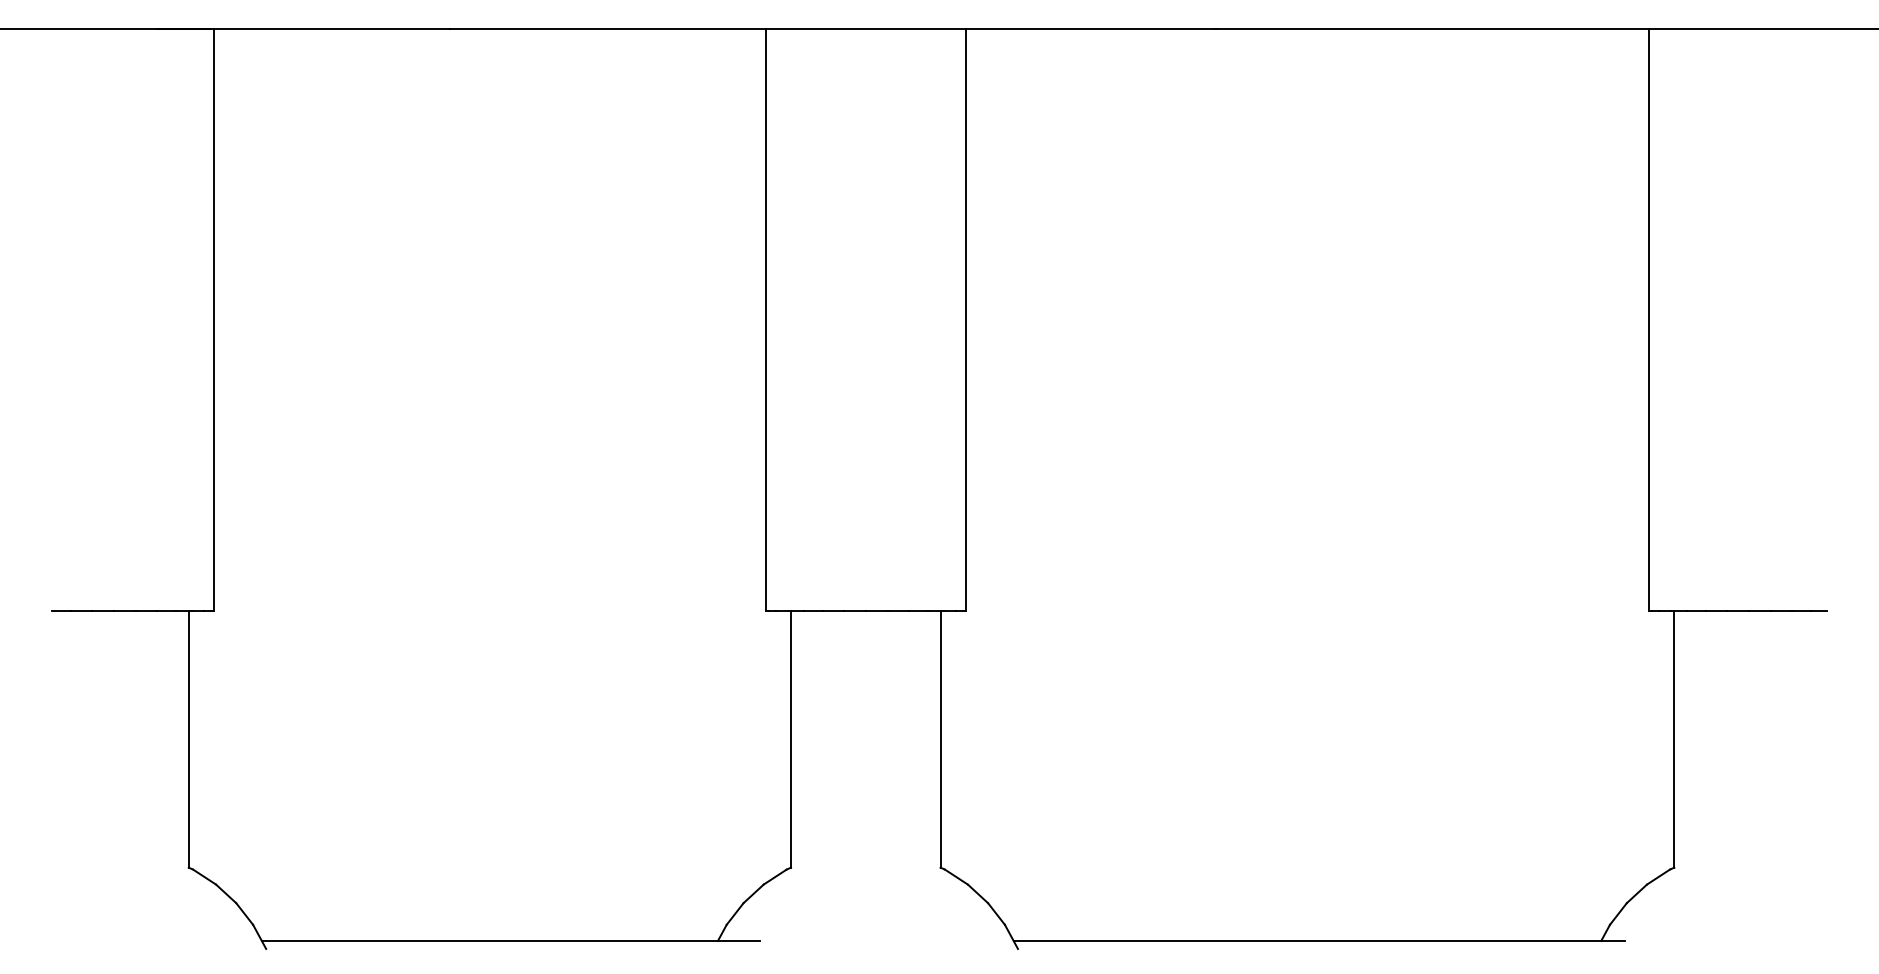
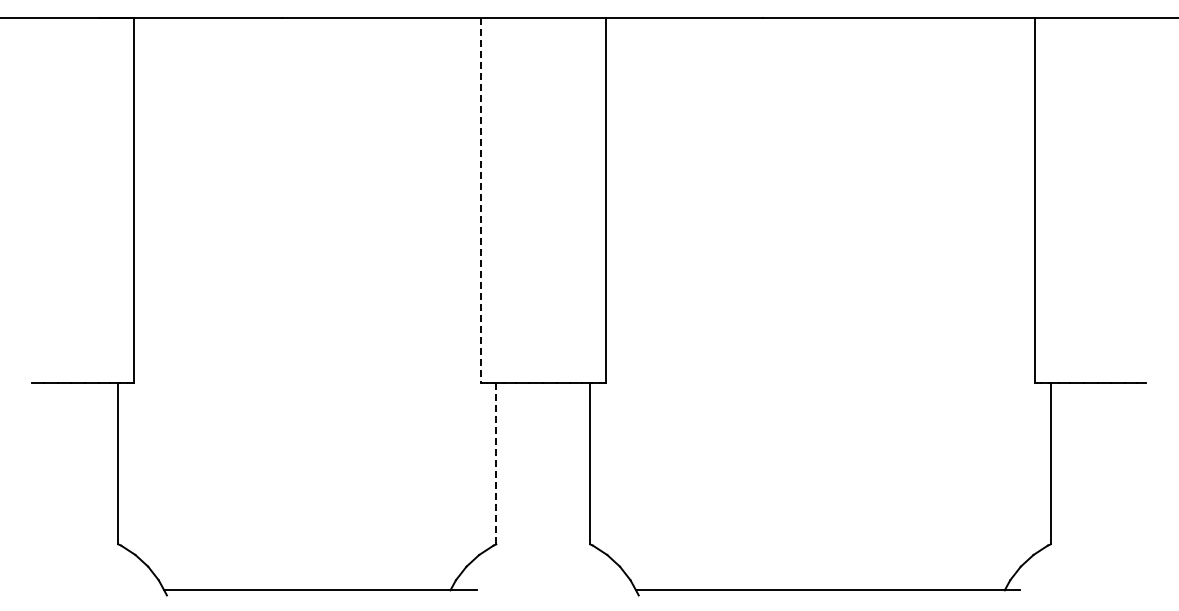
line: (765, 321) -> (480, 201), solid -> dashed
line: (791, 738) -> (496, 463), solid -> dashed

